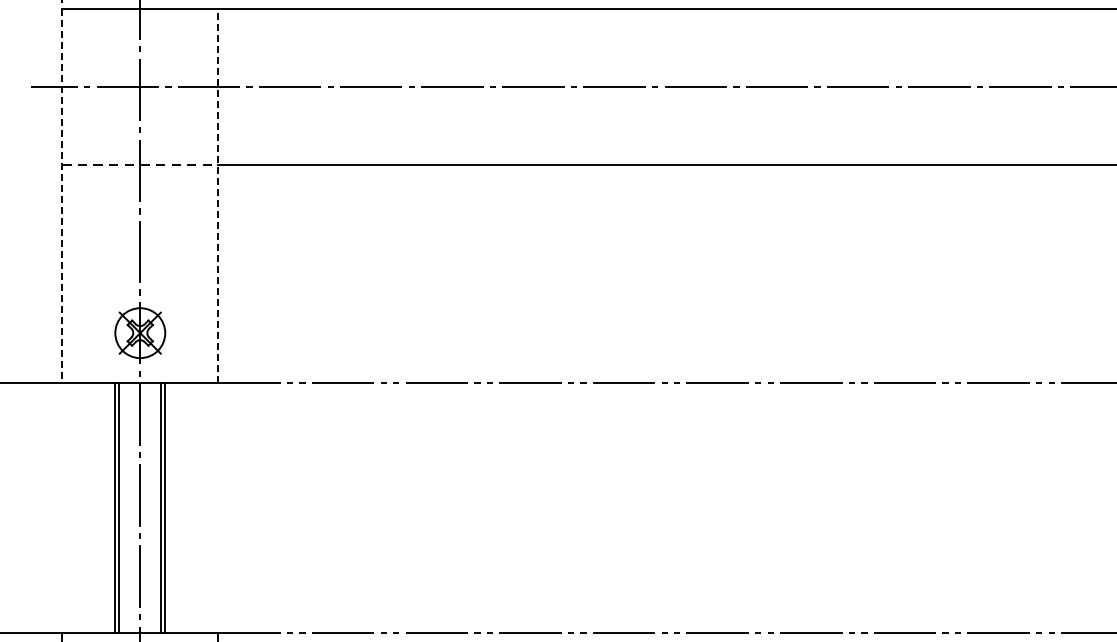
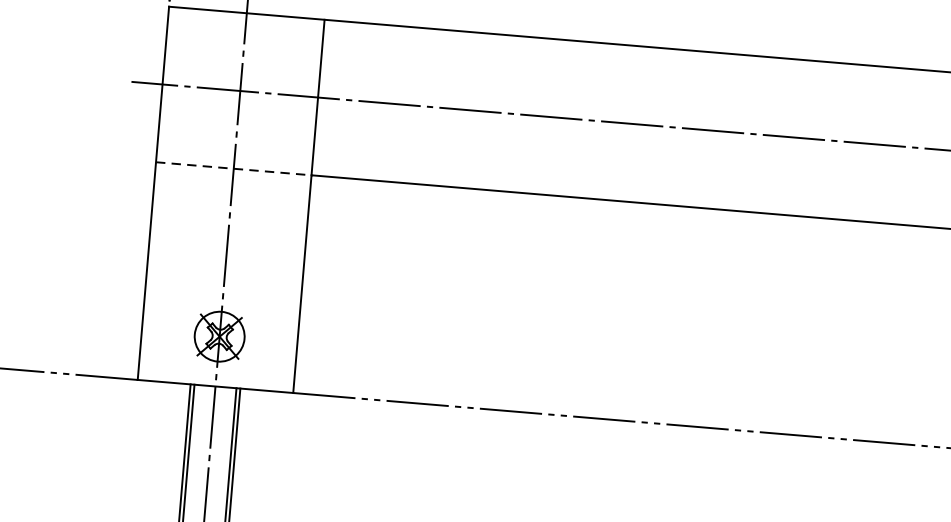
line: (218, 195) -> (309, 206), dashed -> solid
line: (62, 196) -> (153, 194), dashed -> solid

